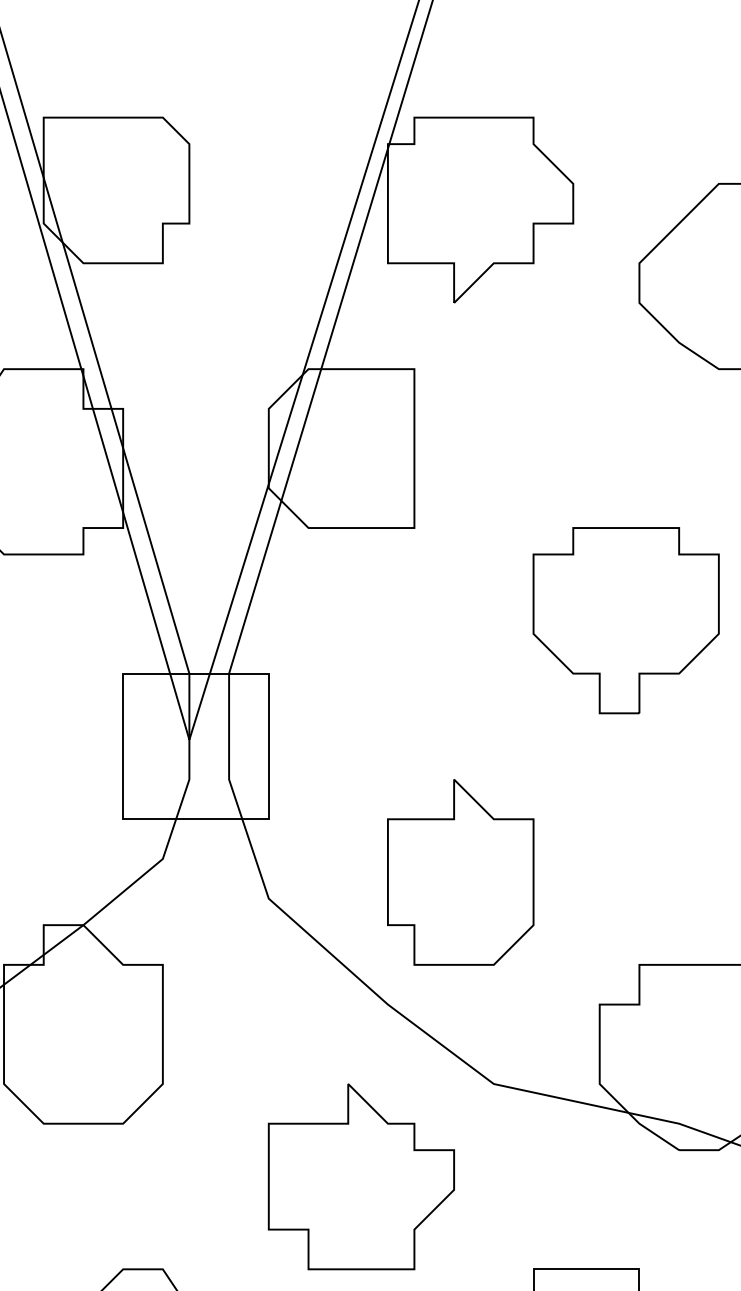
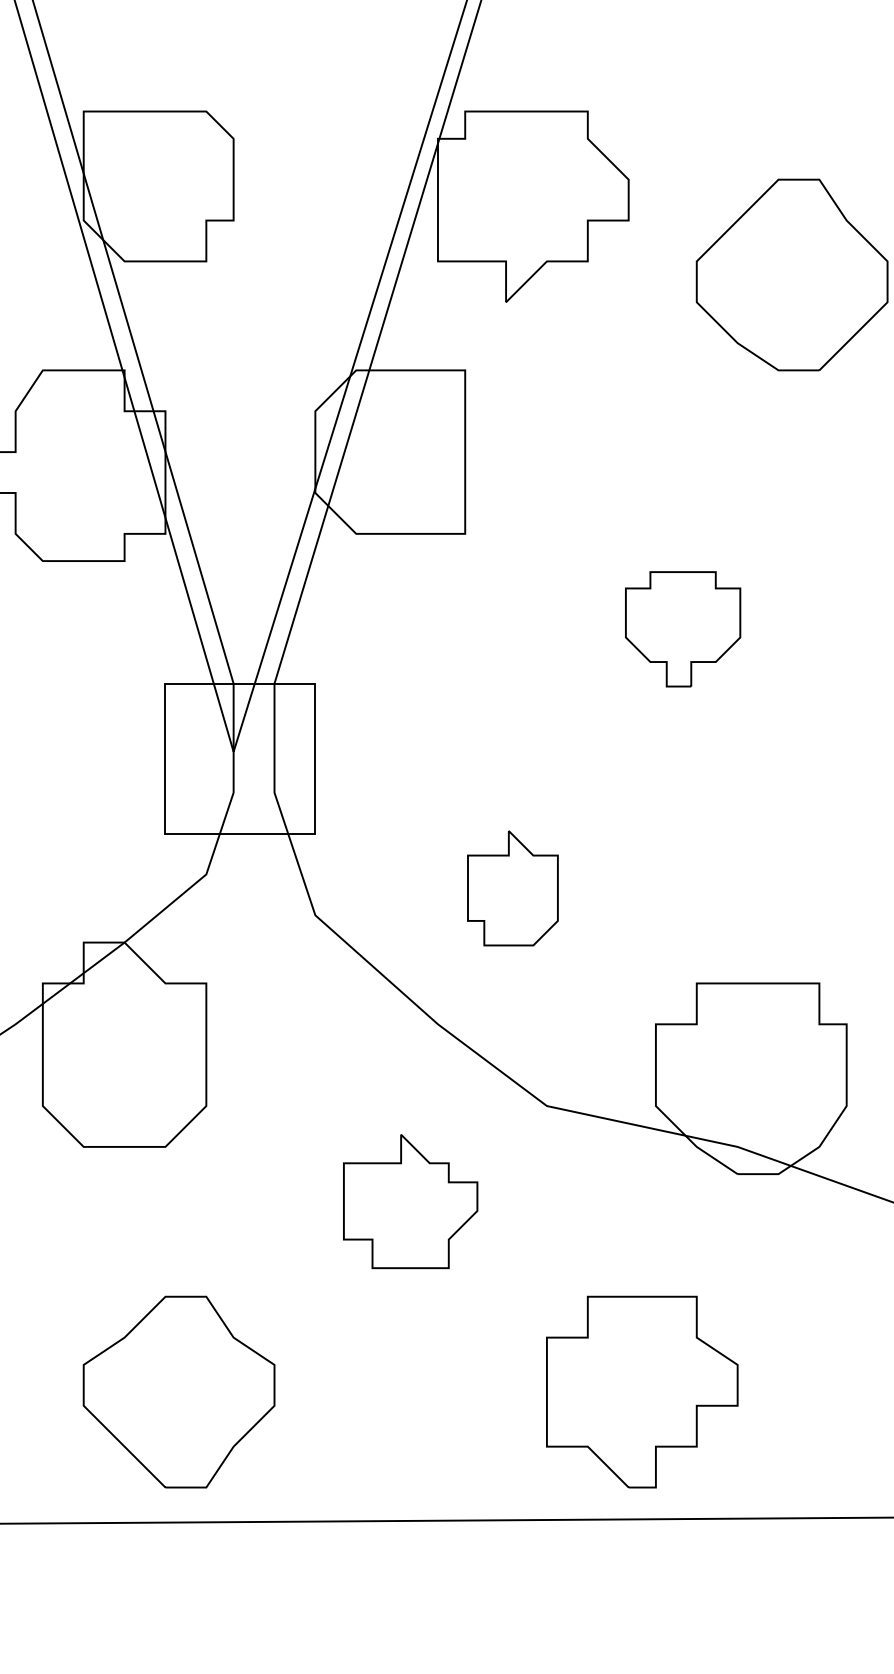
part: (625, 620) -> (682, 629), size x0.6
part: (460, 872) -> (512, 888), size x0.6
part: (361, 1176) -> (410, 1201), size x0.7

